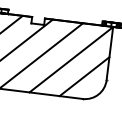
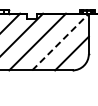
line: (71, 58) -> (60, 41), solid -> dashed

